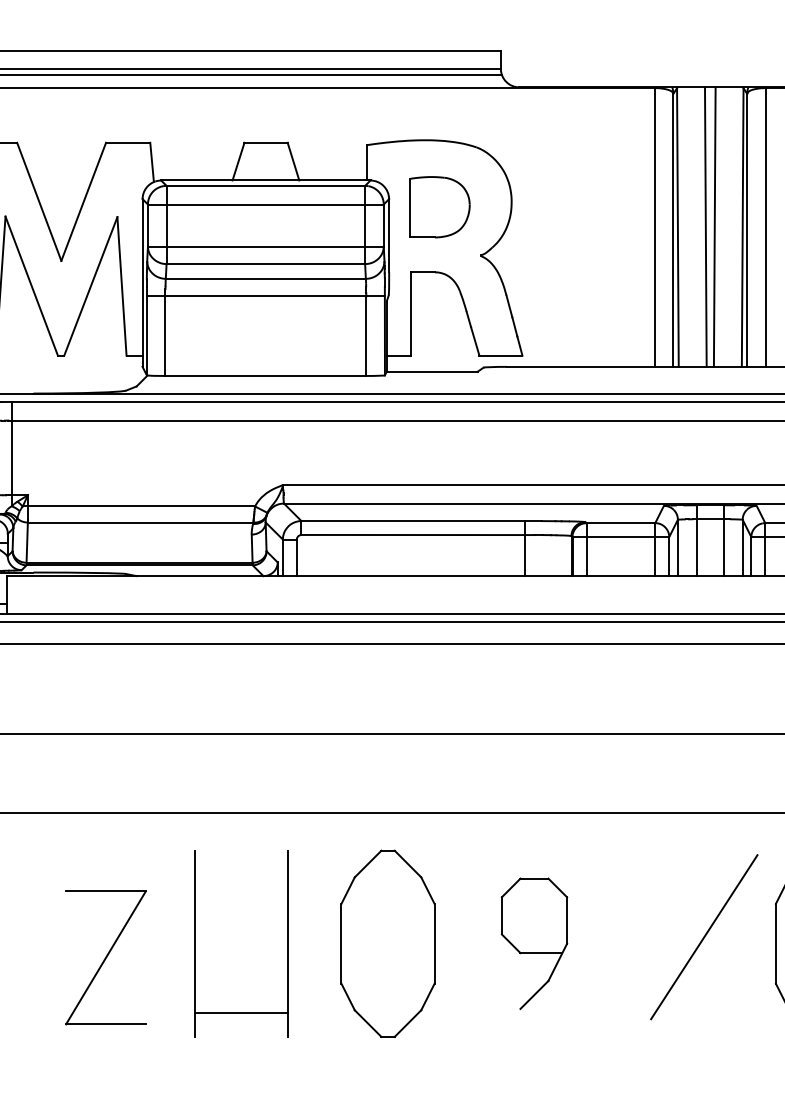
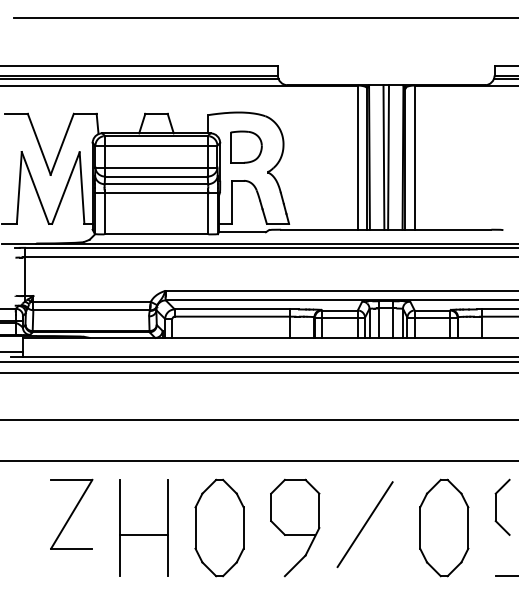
line: (703, 936) -> (364, 524), moved
part: (534, 942) -> (295, 527), size x1.43
part: (105, 956) -> (71, 513), moved
line: (240, 1012) -> (143, 534), moved

